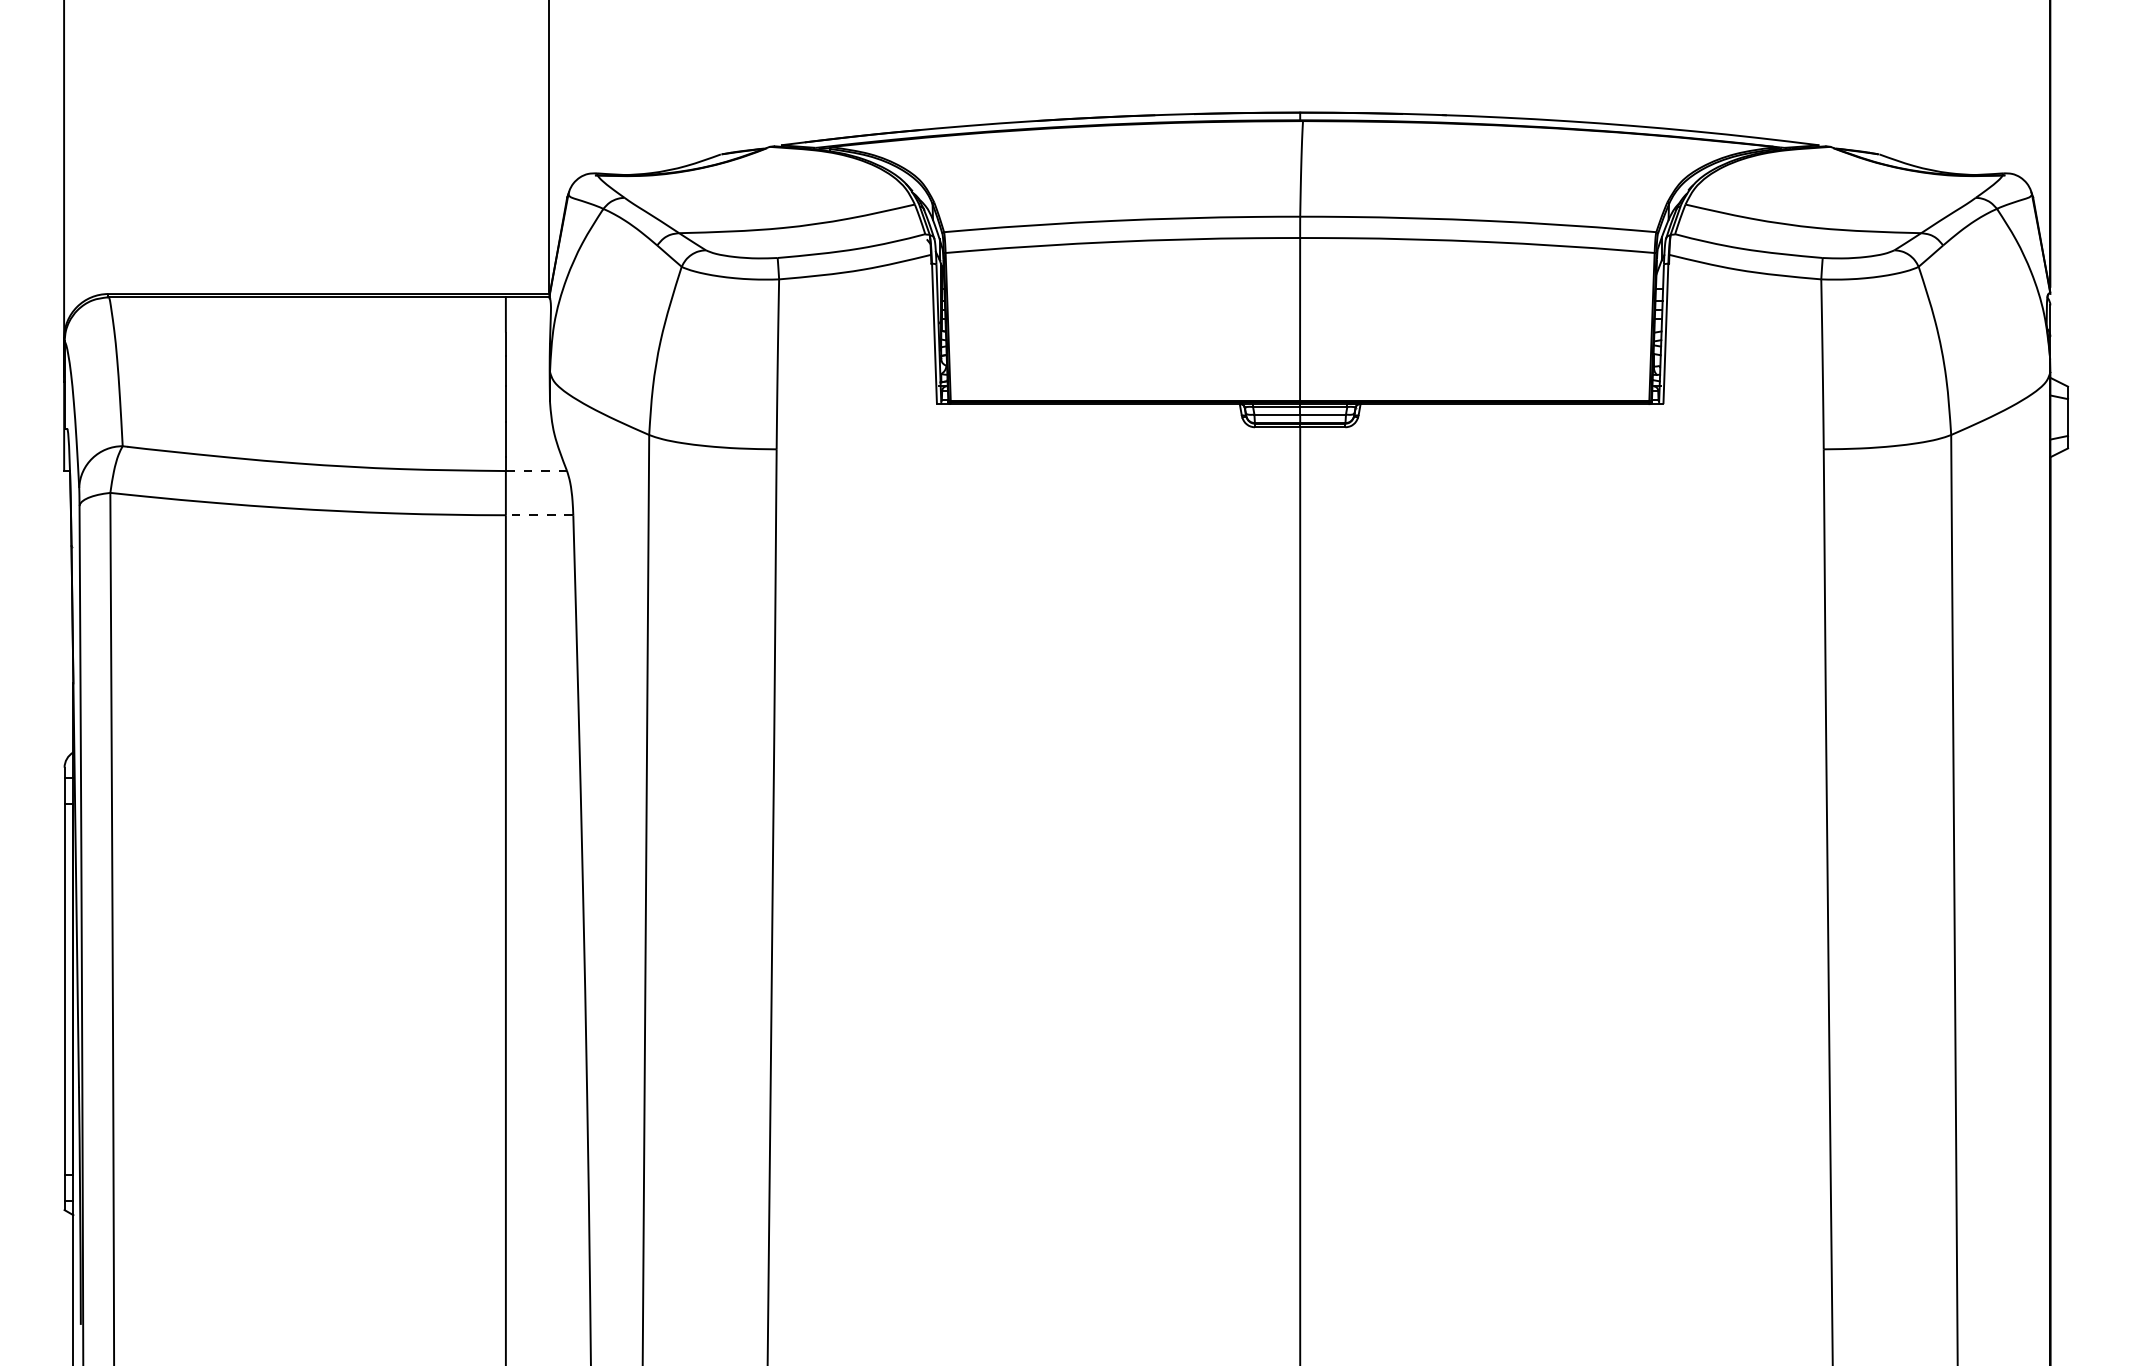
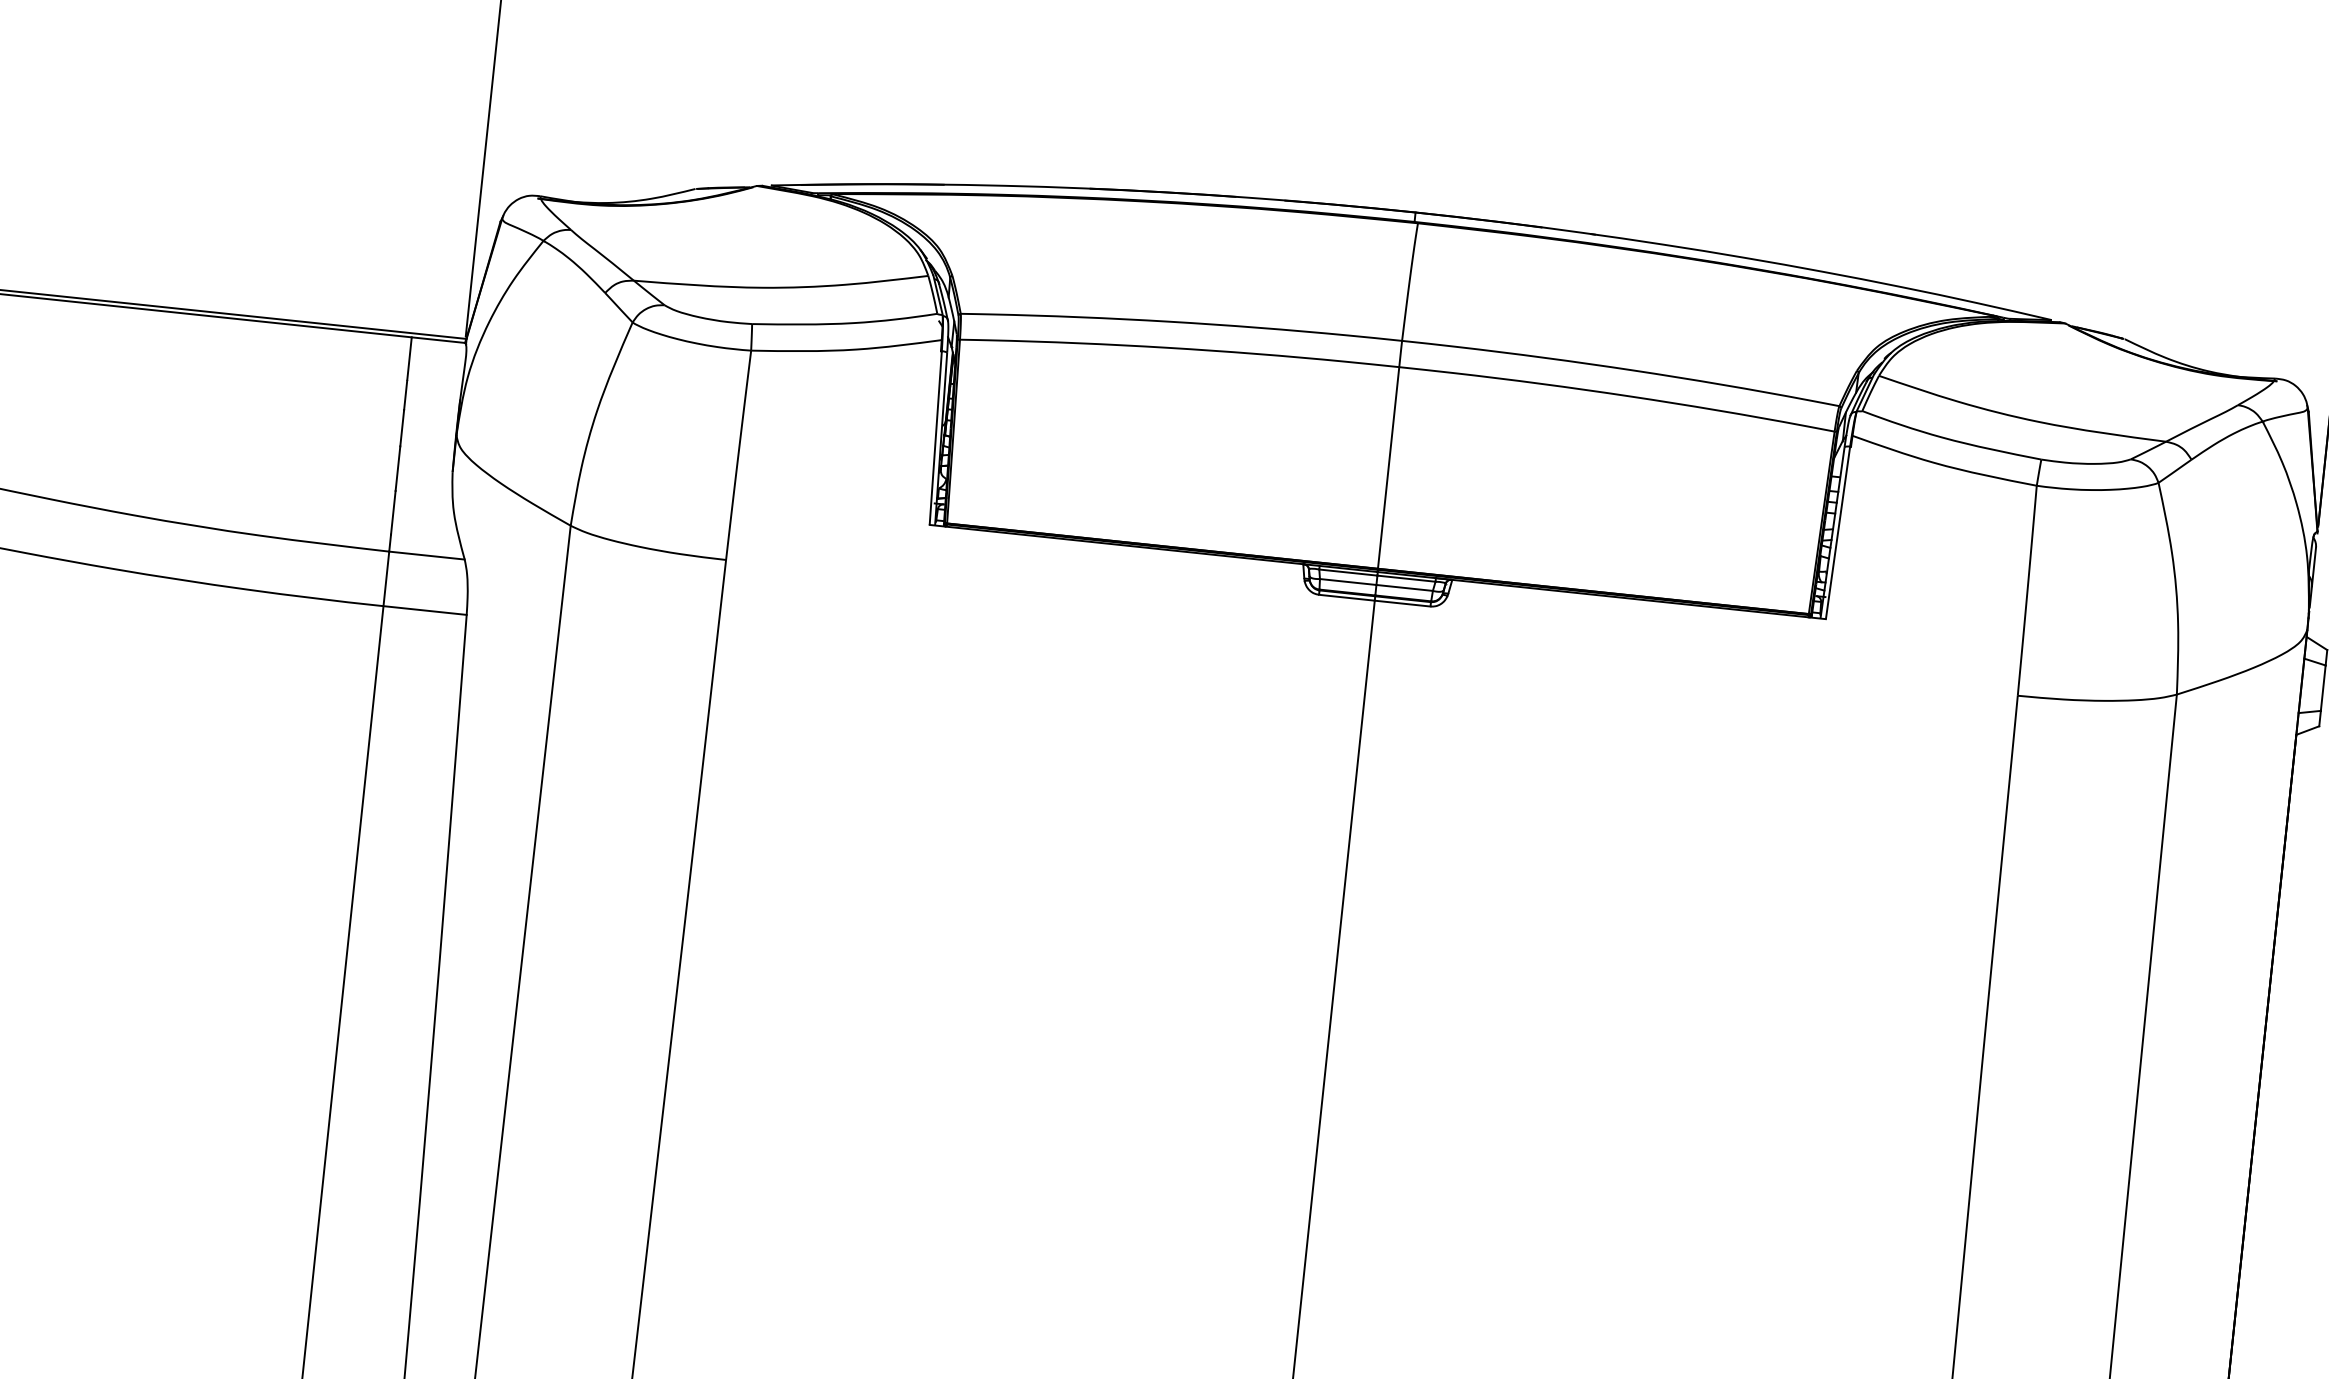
line: (536, 471) -> (426, 556), dashed -> solid
line: (539, 515) -> (424, 610), dashed -> solid

